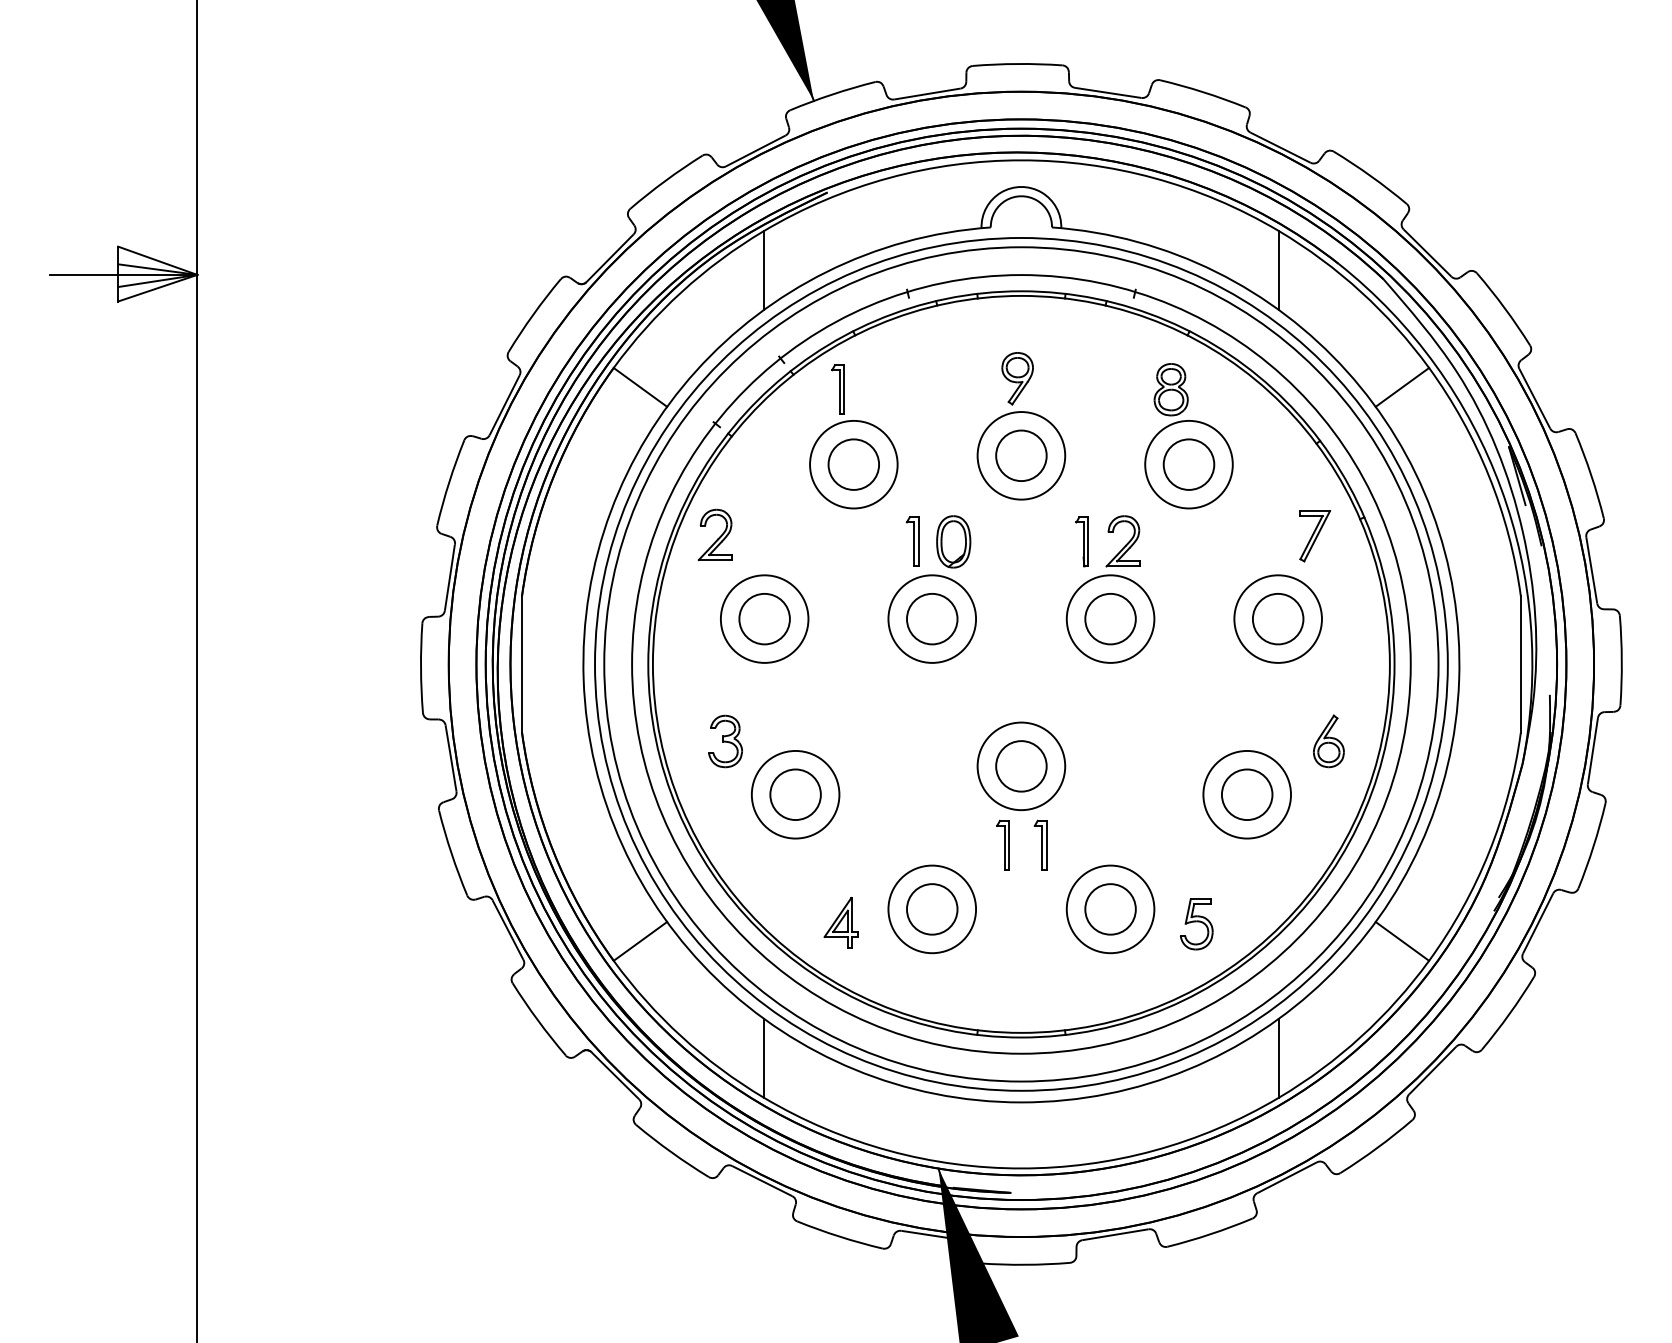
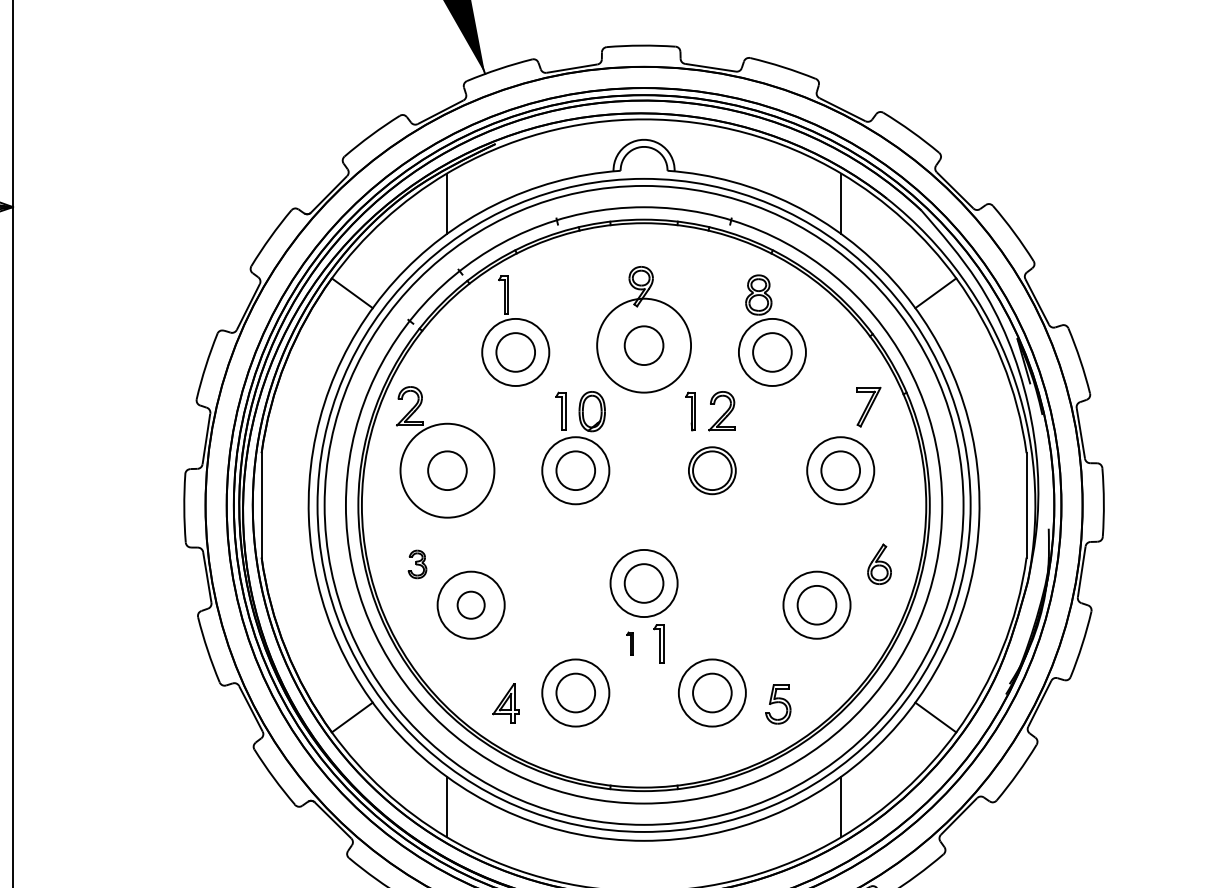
circle: (1021, 455) -> (644, 345), size x1.4
circle: (764, 618) -> (447, 470), size x1.4
circle: (1110, 618) -> (712, 470), size x0.7
part: (725, 741) -> (417, 564), size x0.7
circle: (795, 794) -> (471, 605), size x0.7
part: (1002, 844) -> (629, 643), size x0.6

